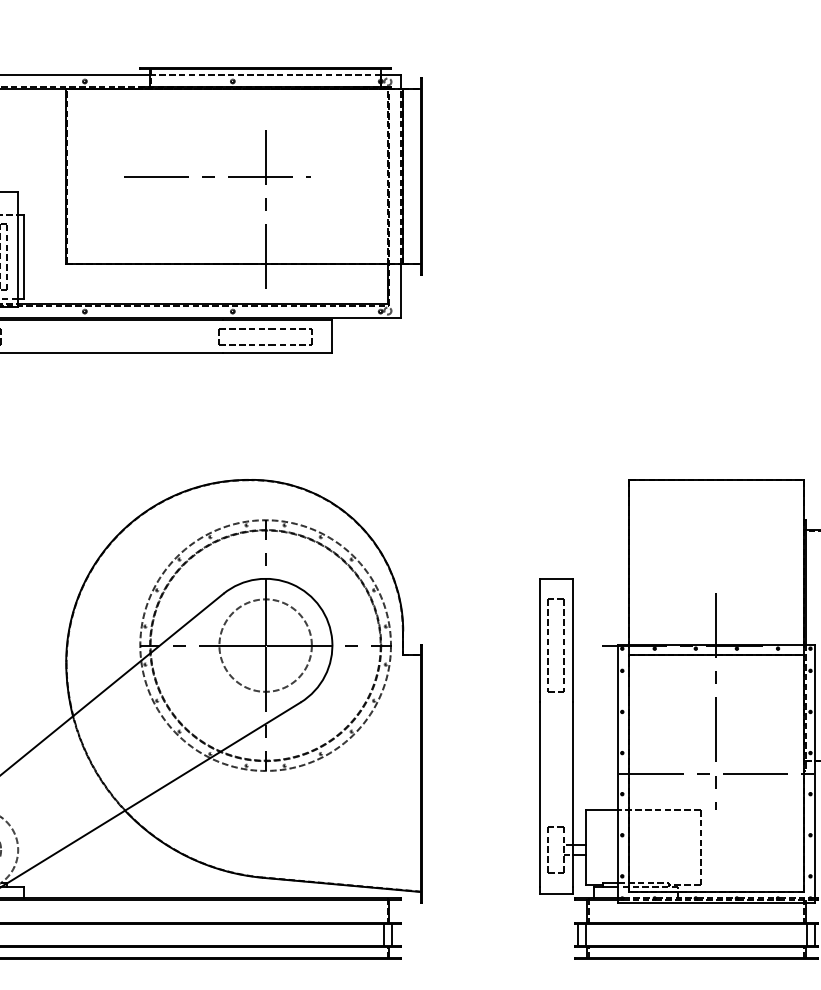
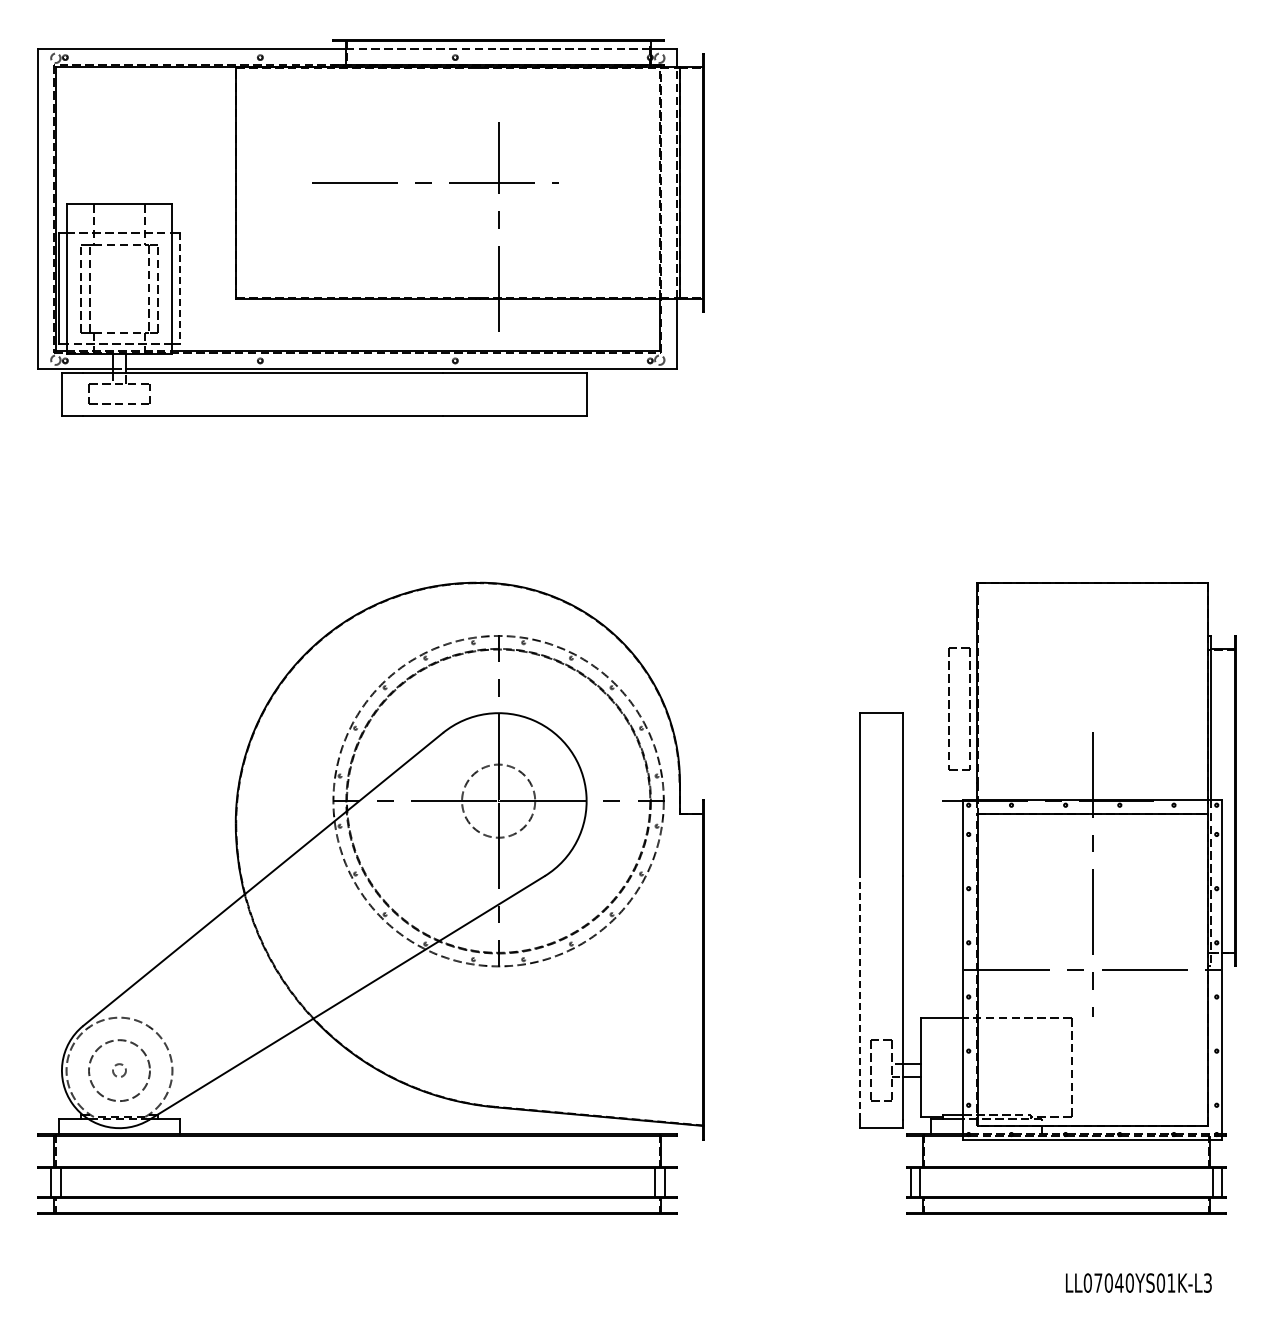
line: (24, 256) -> (180, 288), solid -> dashed
part: (264, 329) -> (497, 384), removed
circle: (265, 645) -> (498, 801), size x0.6
part: (548, 645) -> (949, 708), moved
line: (539, 794) -> (859, 997), solid -> dashed

